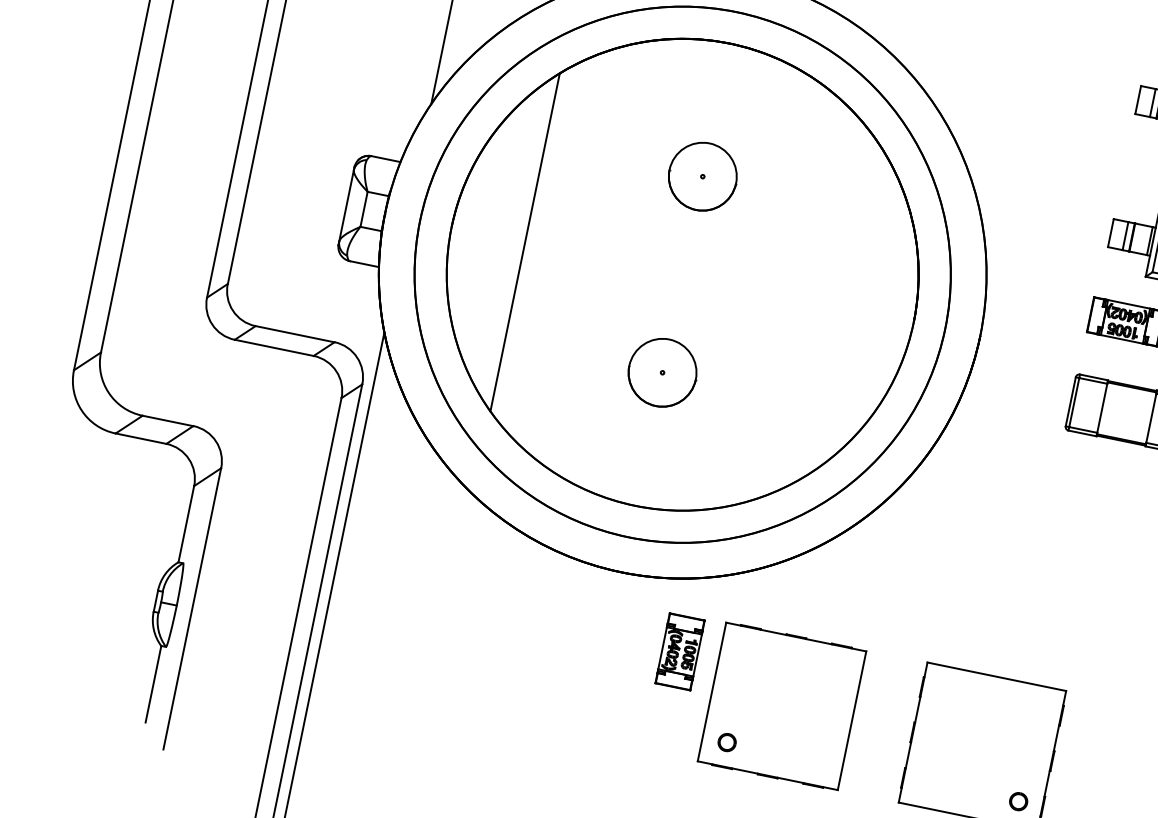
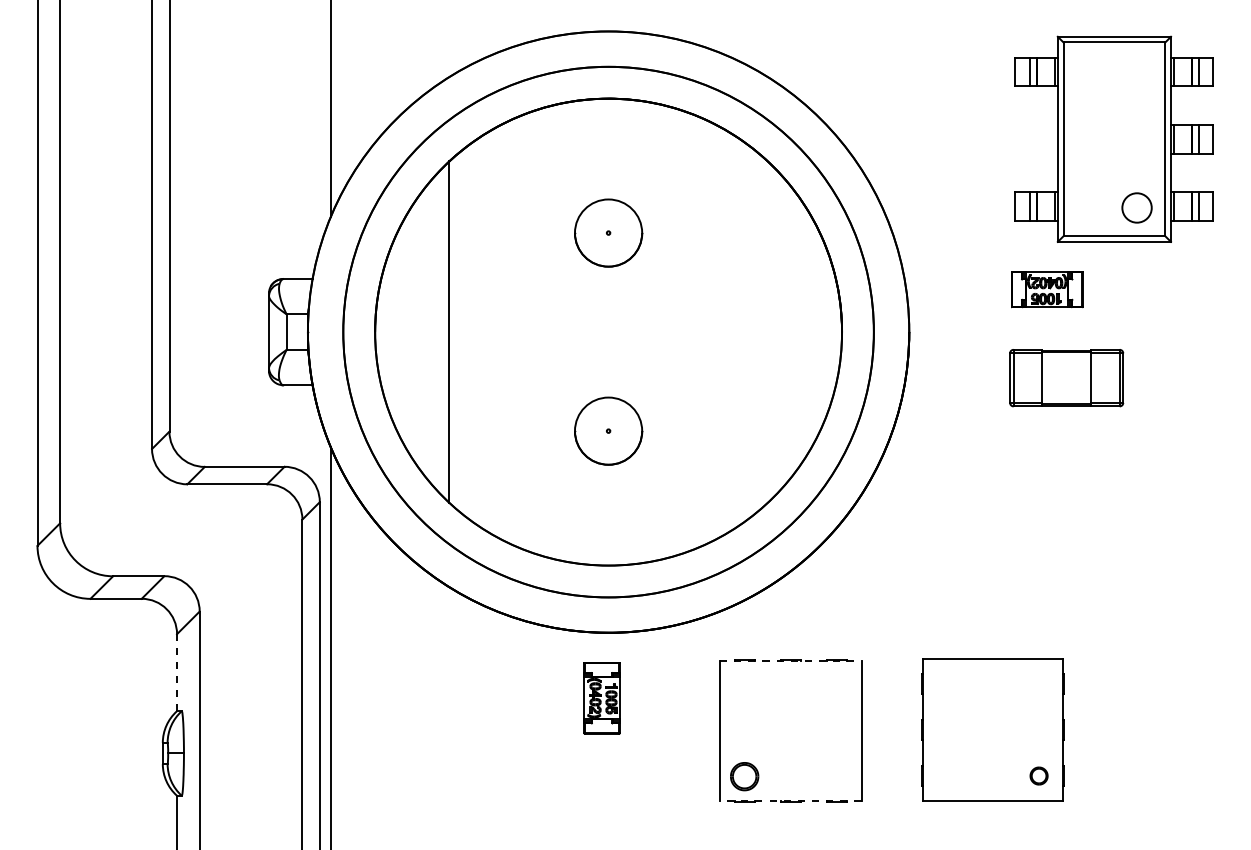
line: (186, 524) -> (177, 672), solid -> dashed
line: (796, 636) -> (790, 660), solid -> dashed
part: (679, 652) -> (601, 698), moved
part: (726, 742) -> (744, 776), size x1.6
line: (767, 775) -> (790, 800), solid -> dashed

